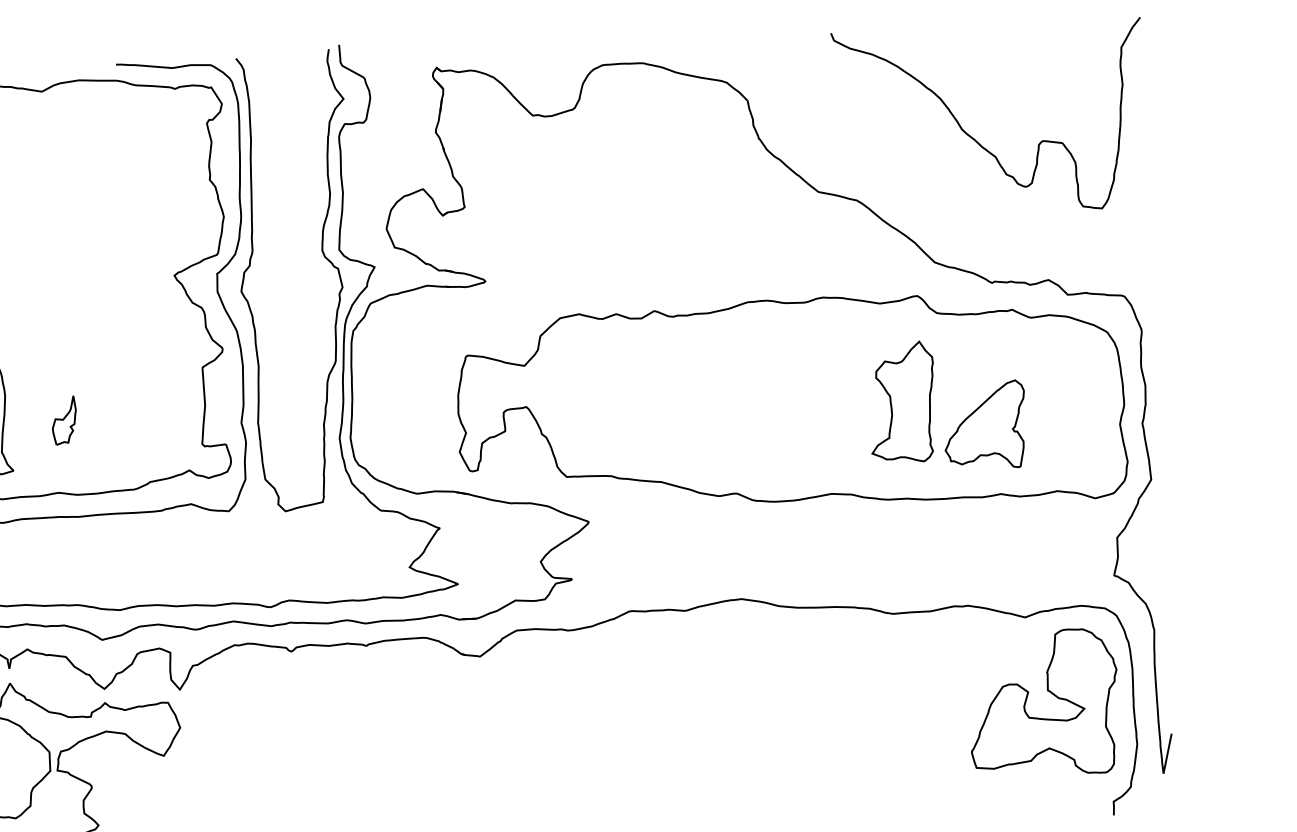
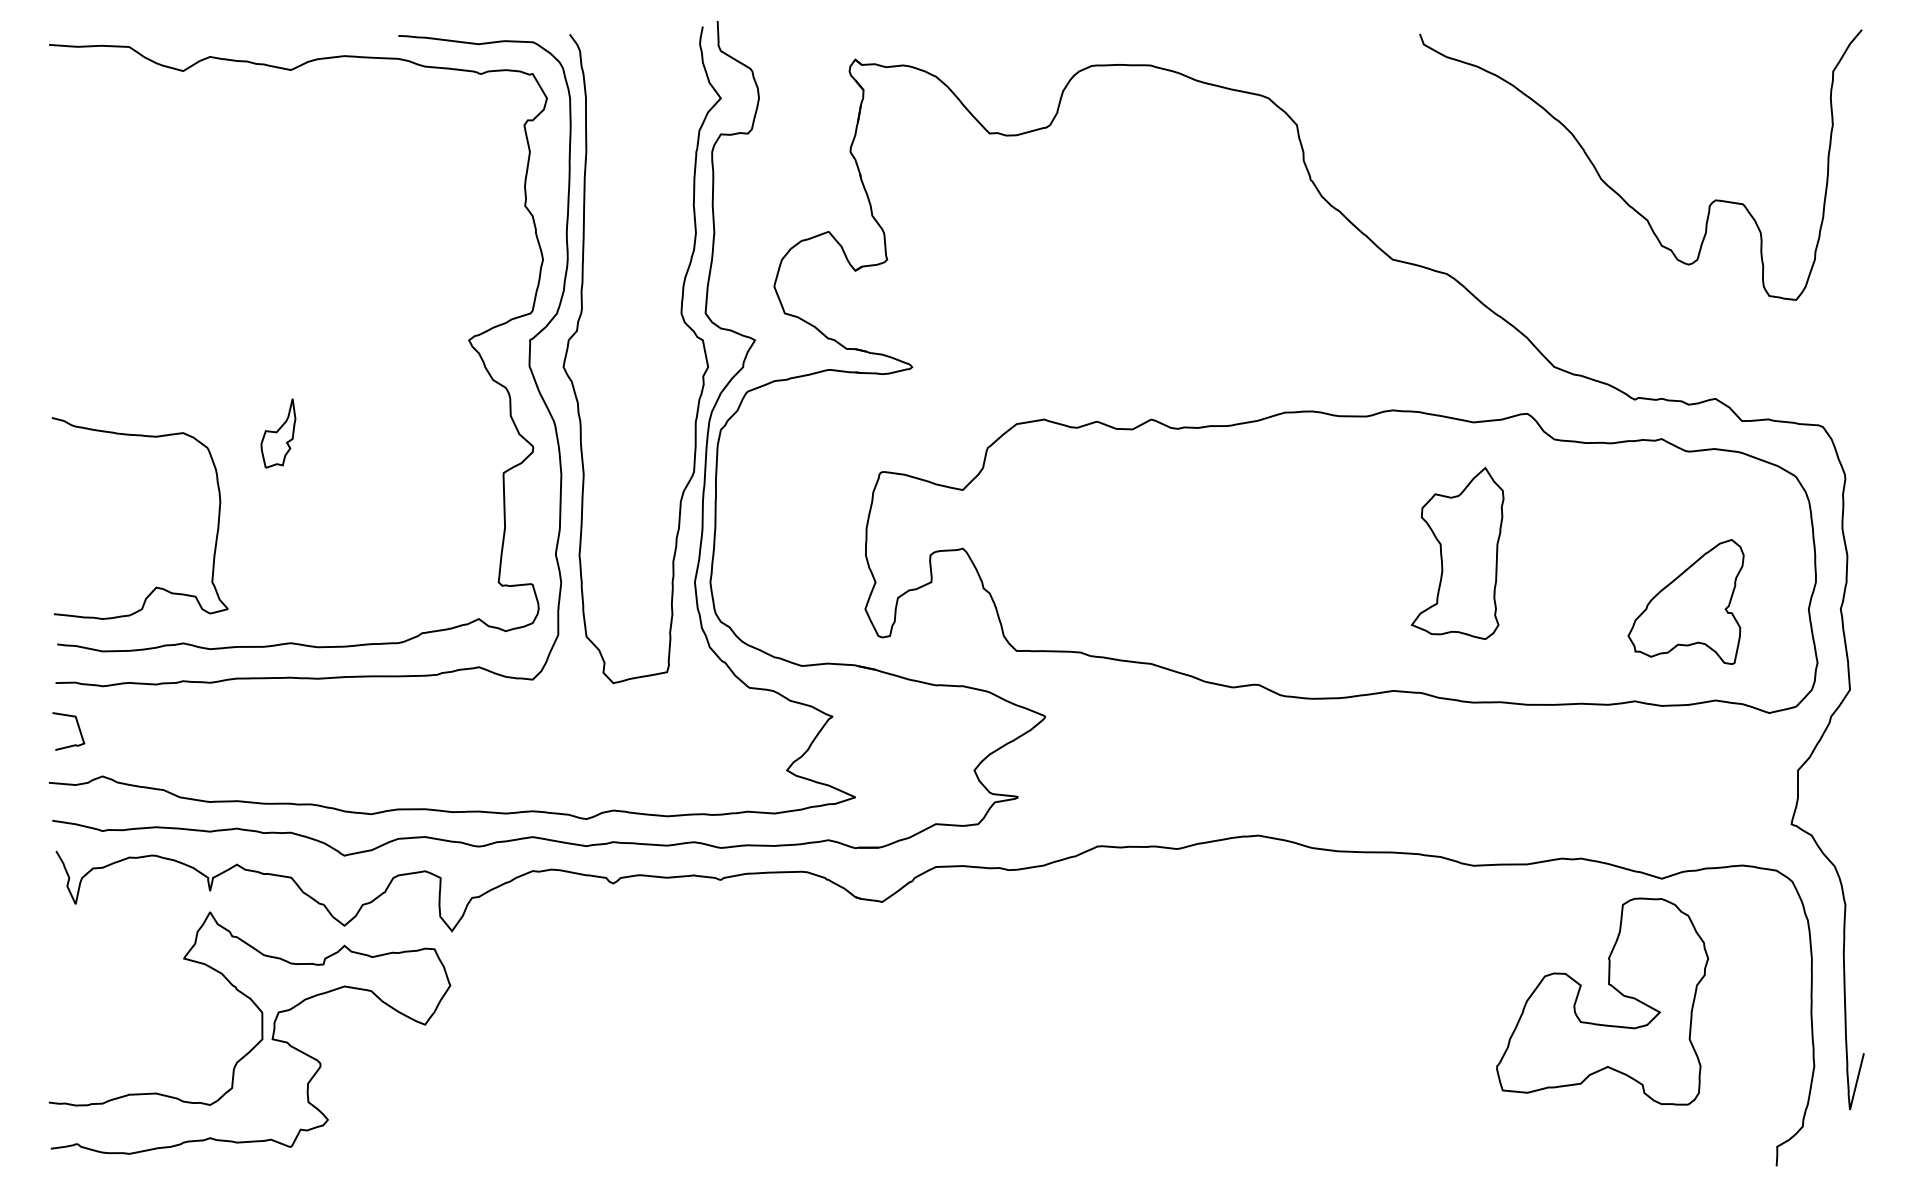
part: (902, 401) -> (1457, 552), moved
part: (64, 420) -> (278, 433), moved
part: (984, 424) -> (1685, 601), moved
part: (1051, 693) -> (1614, 989), moved

